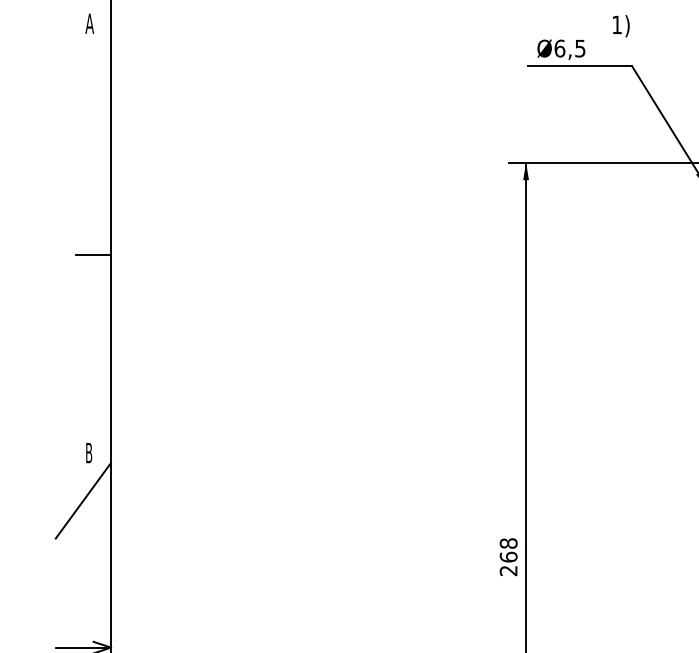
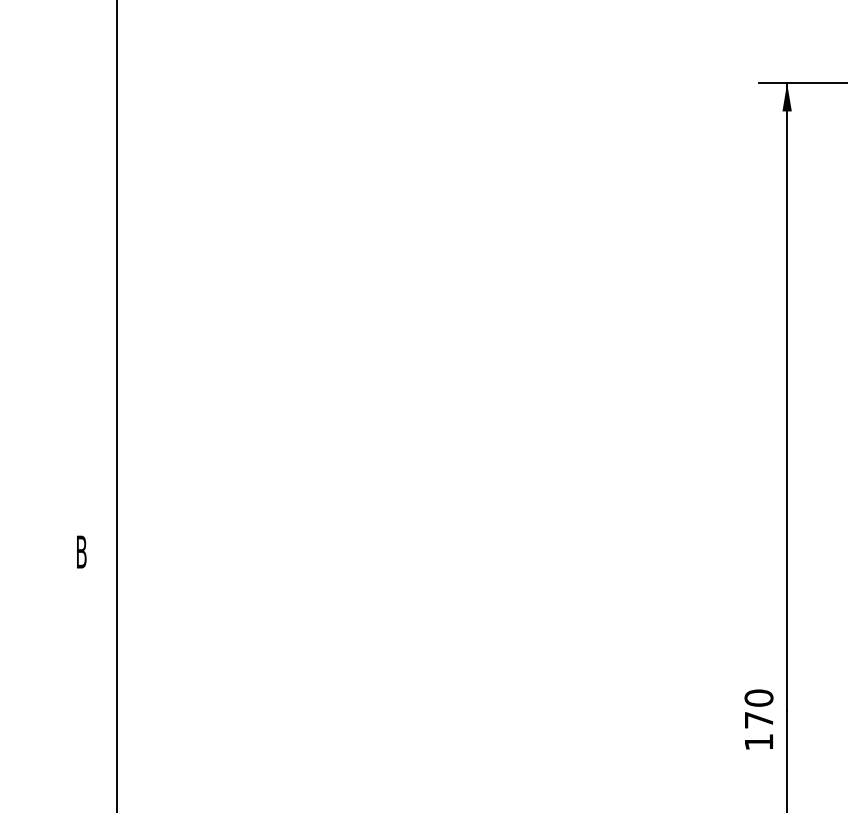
line: (93, 255) -> (88, 233), removed
line: (83, 500) -> (72, 628), removed
text: (508, 557) -> (758, 720), 268 -> 170

